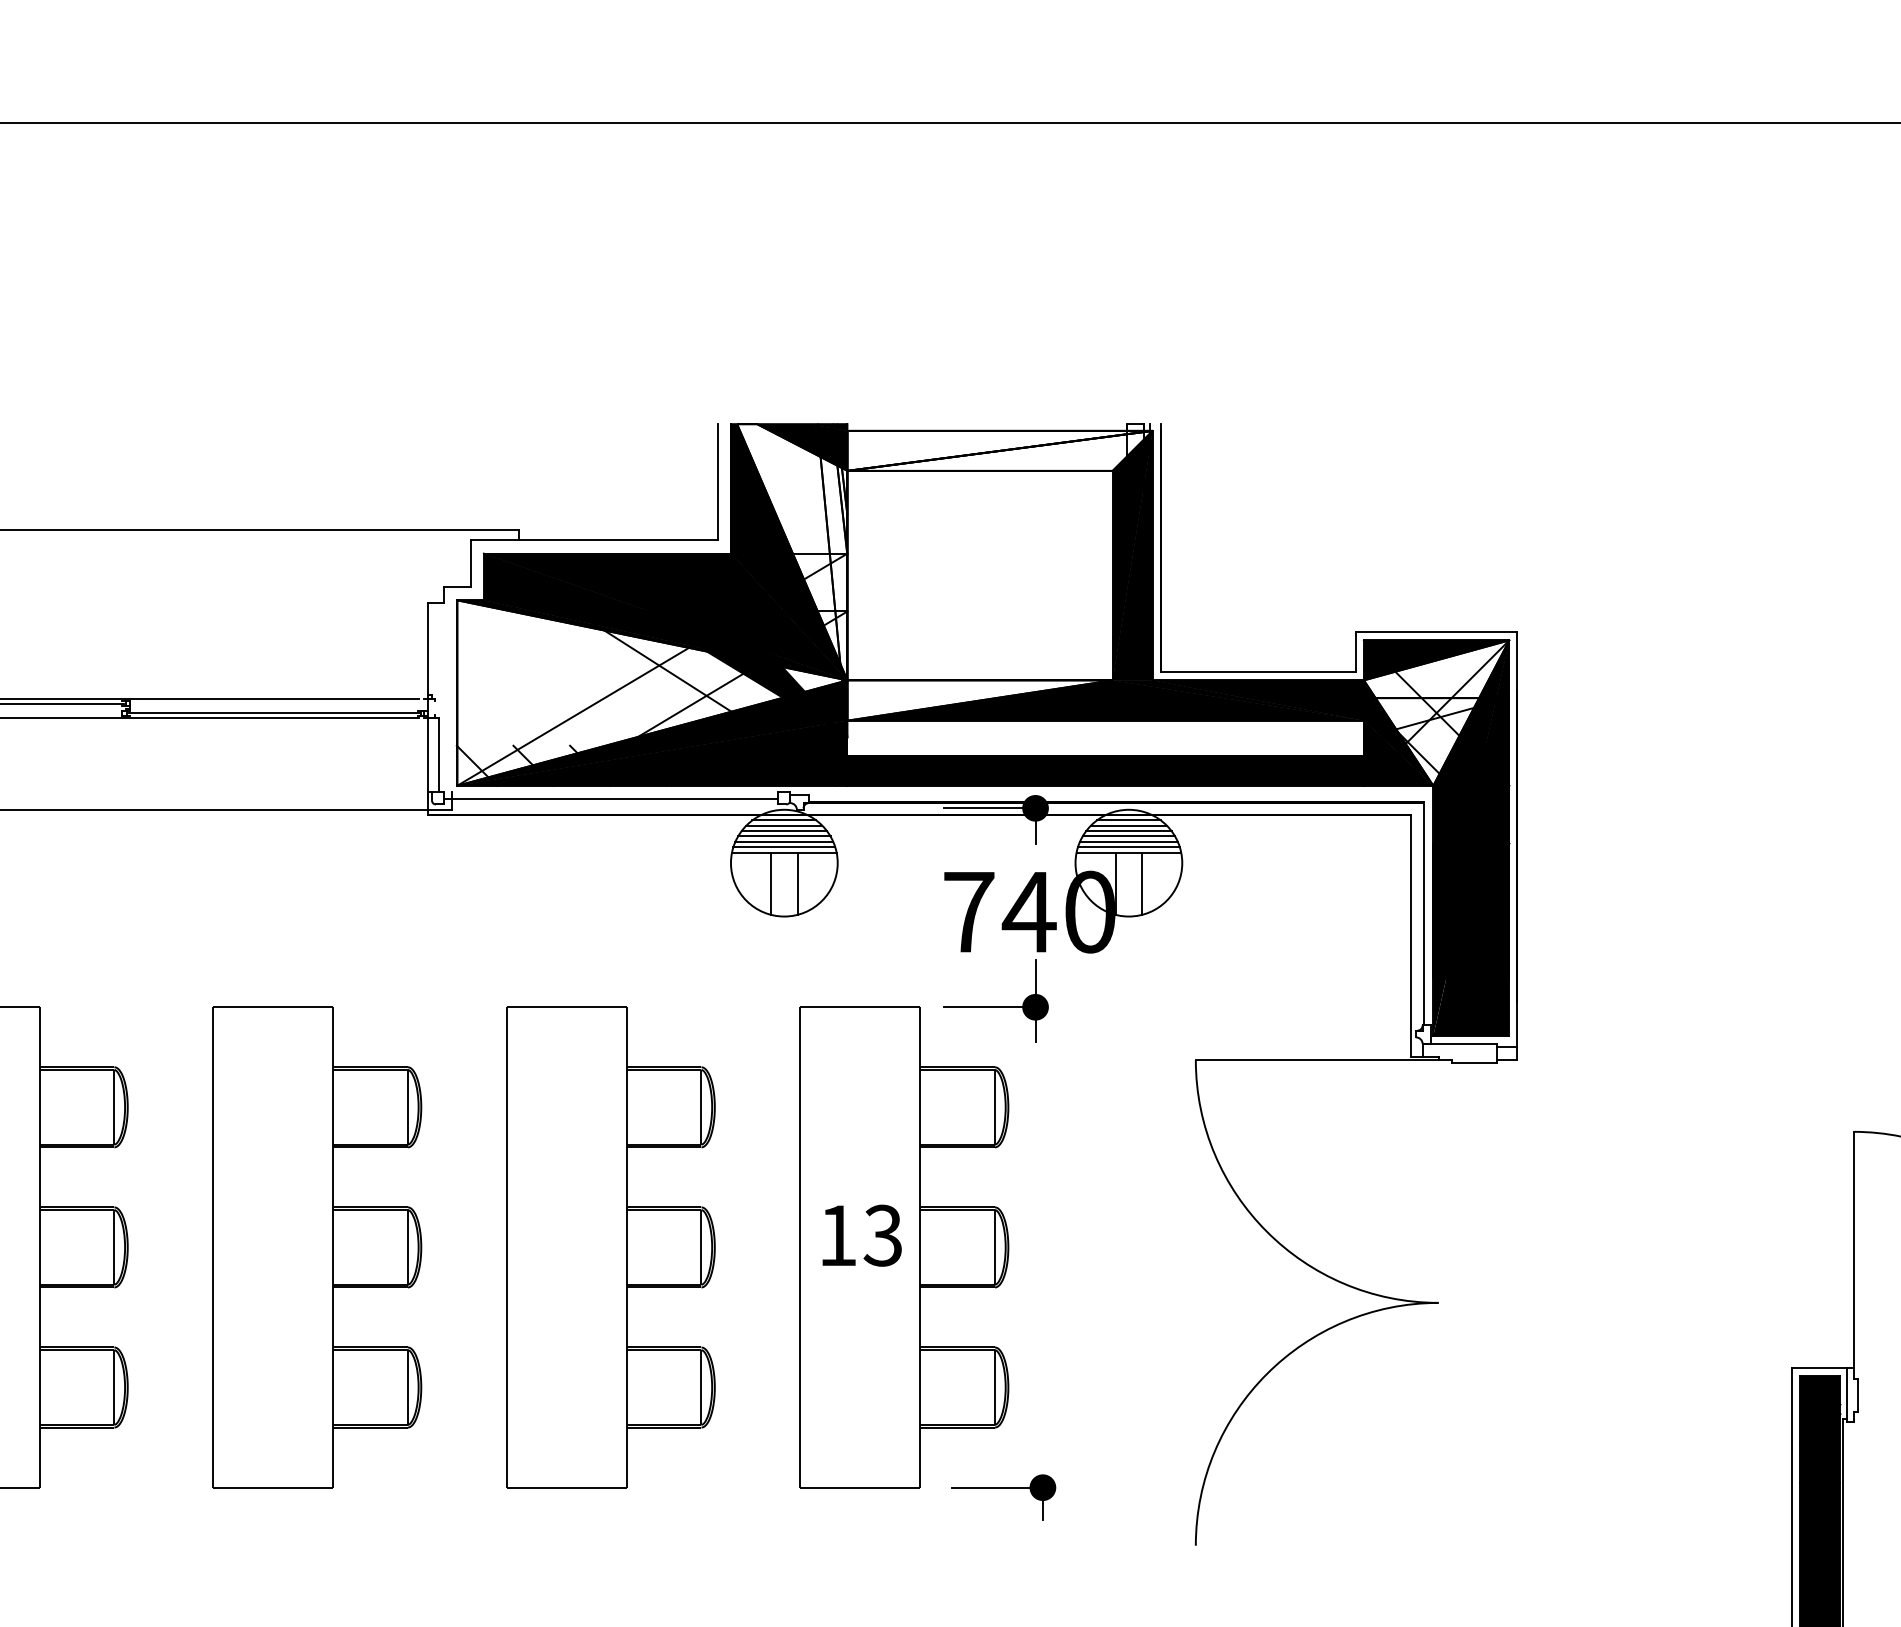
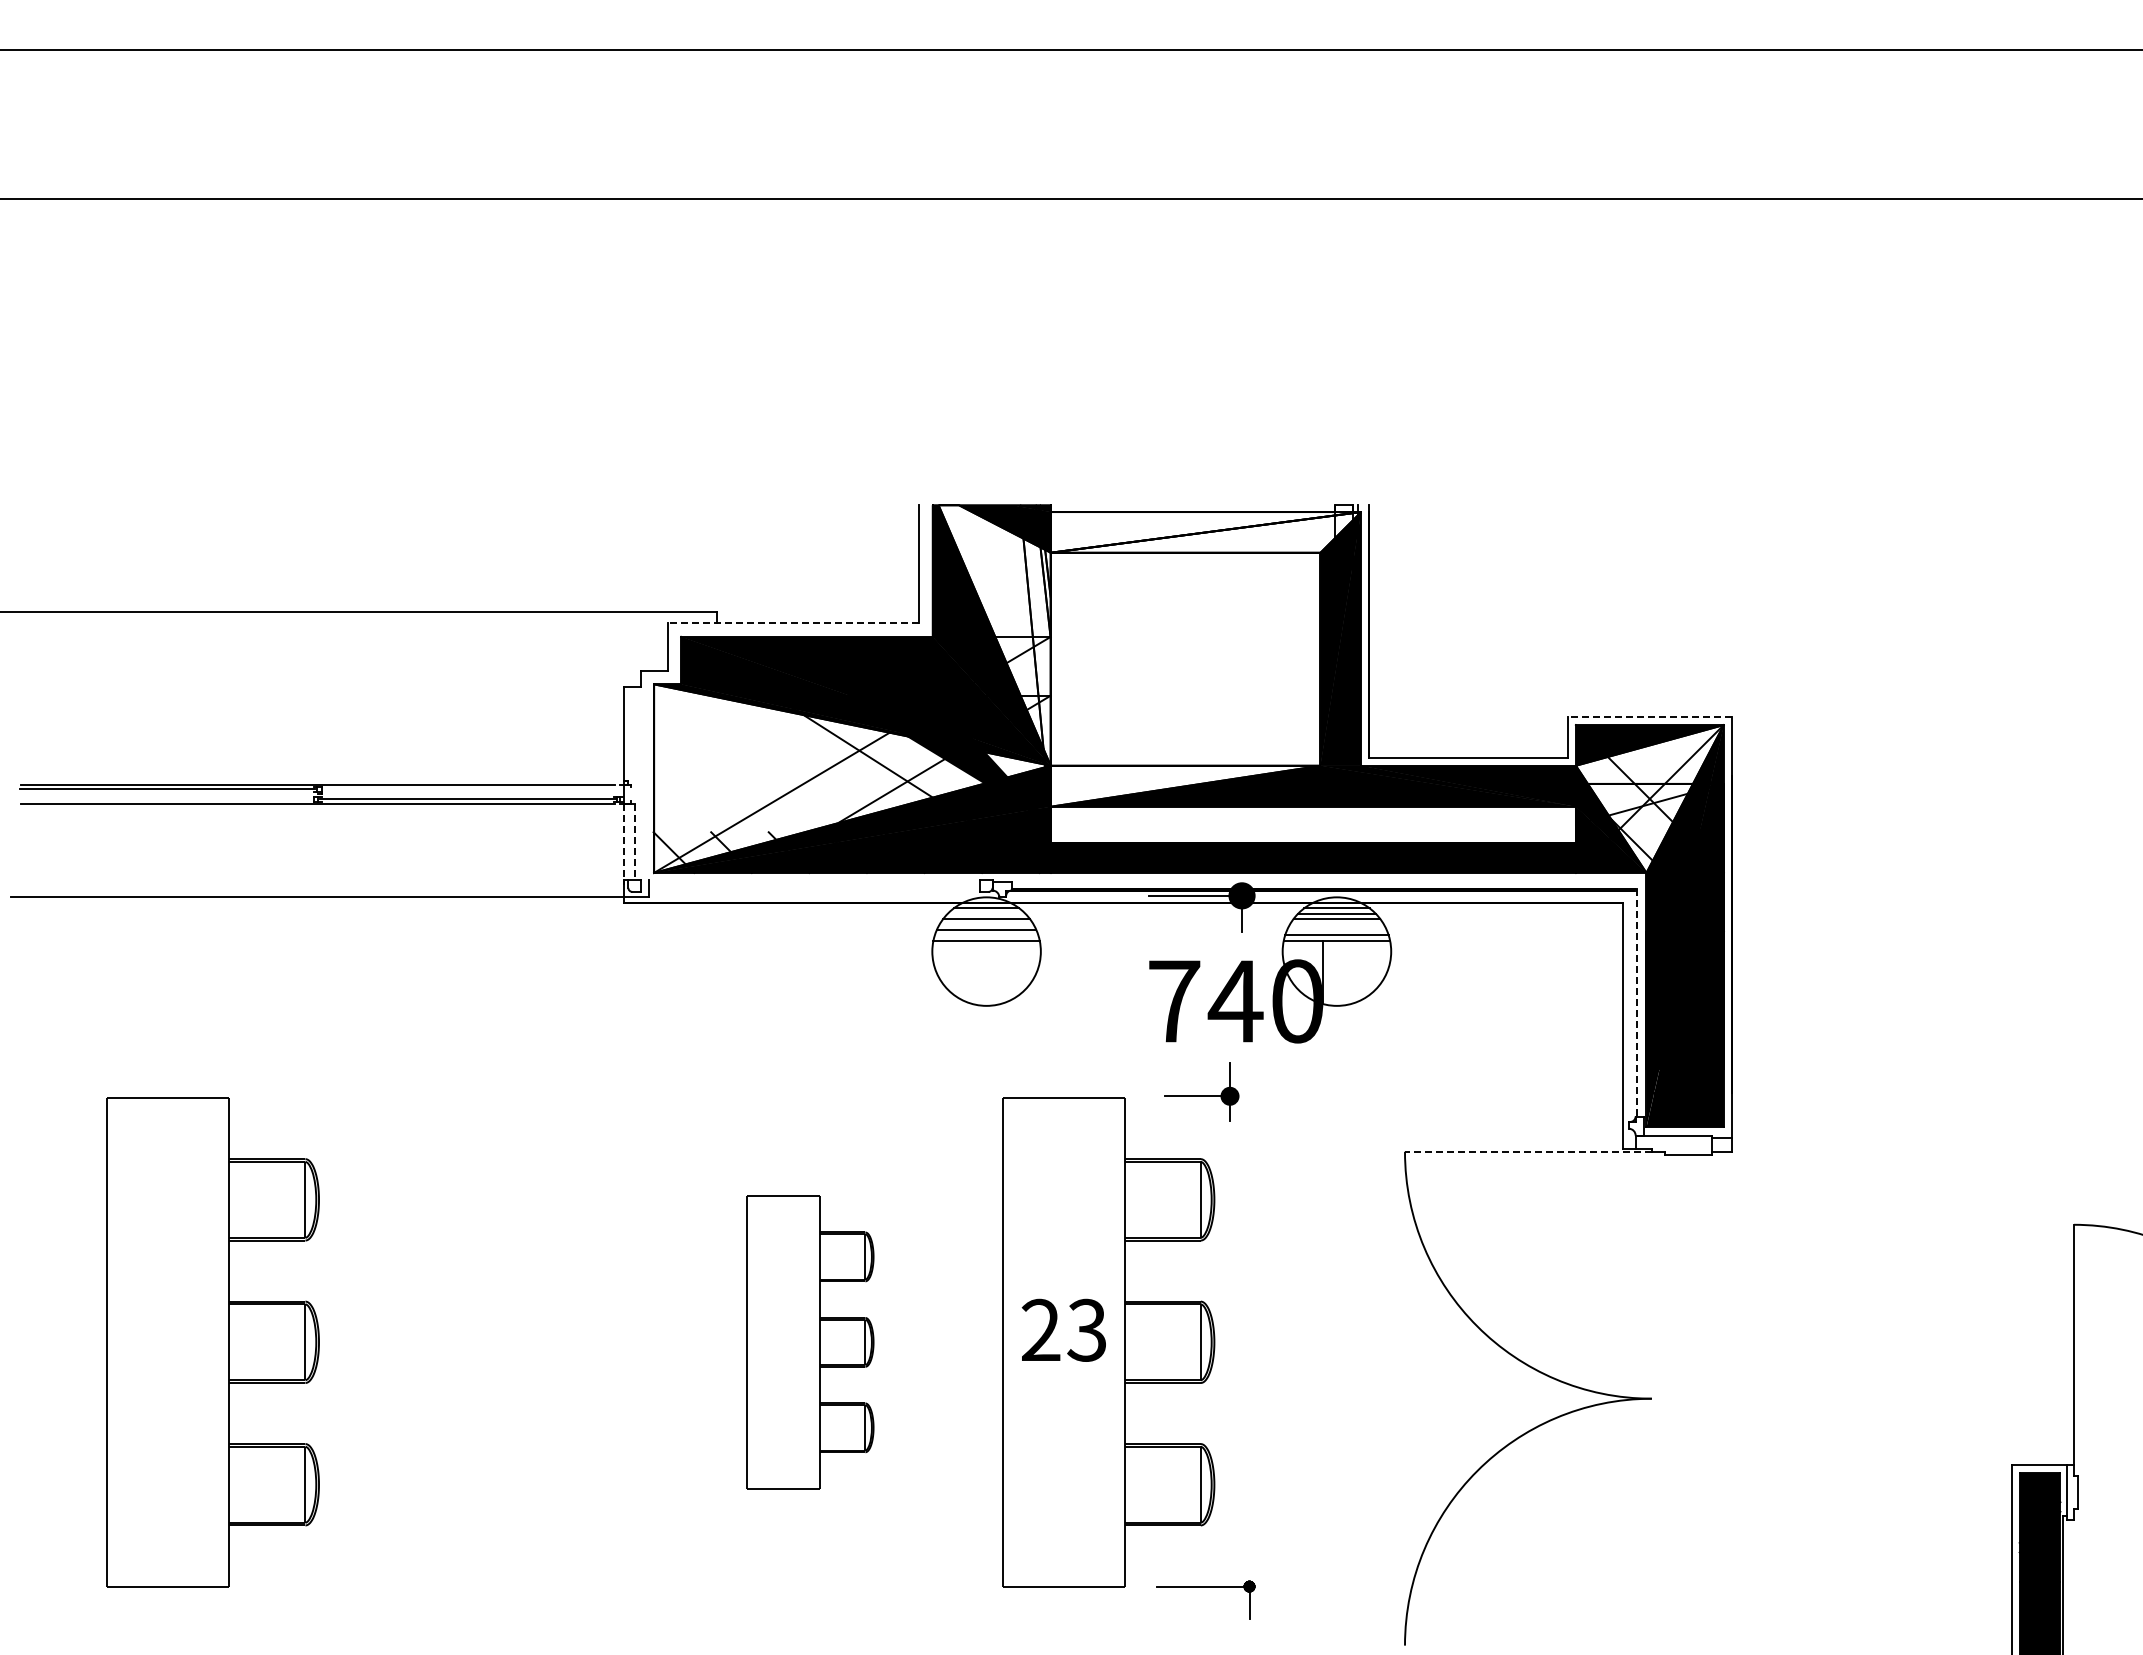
line: (594, 540) -> (793, 623), solid -> dashed
line: (1436, 631) -> (1649, 716), solid -> dashed
line: (439, 754) -> (635, 841), solid -> dashed
line: (428, 757) -> (624, 844), solid -> dashed
line: (611, 799) -> (810, 886), removed
line: (784, 825) -> (986, 913), removed
line: (784, 836) -> (986, 924), removed
line: (1128, 836) -> (1336, 924), removed
line: (1128, 841) -> (1336, 929), removed
line: (784, 847) -> (986, 935), removed
line: (771, 883) -> (973, 972), removed
line: (798, 883) -> (1000, 972), removed
line: (1142, 883) -> (1350, 972), removed
line: (1424, 913) -> (1637, 1002), solid -> dashed
part: (995, 1000) -> (1201, 1091), size x0.7
line: (1316, 1059) -> (1527, 1151), solid -> dashed
text: (837, 1234) -> (1040, 1329), 13 -> 23
part: (317, 1247) -> (511, 1342), removed
part: (610, 1247) -> (809, 1342), size x0.6
fill: (1042, 1487) -> (1249, 1586), removed

